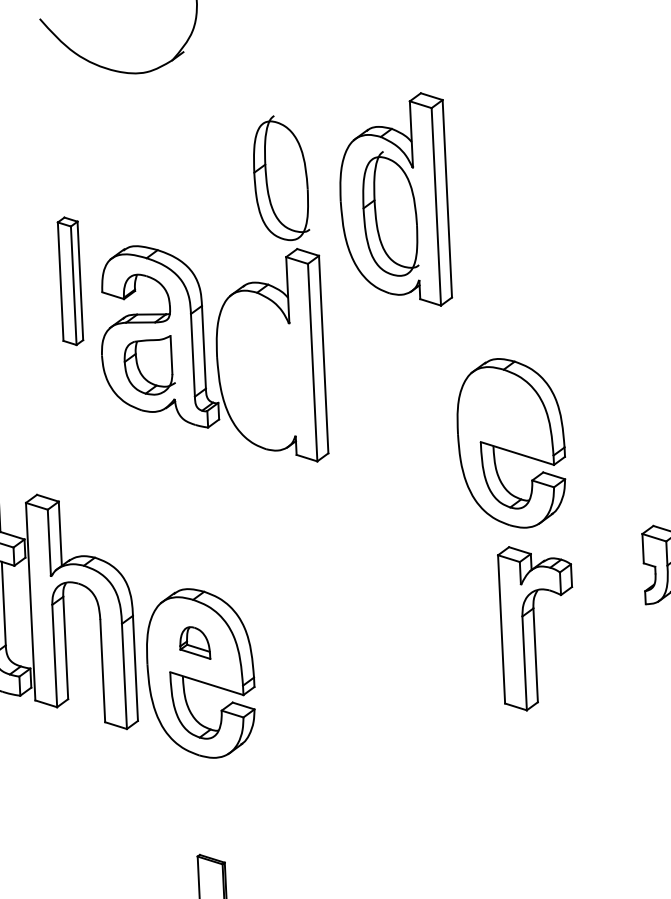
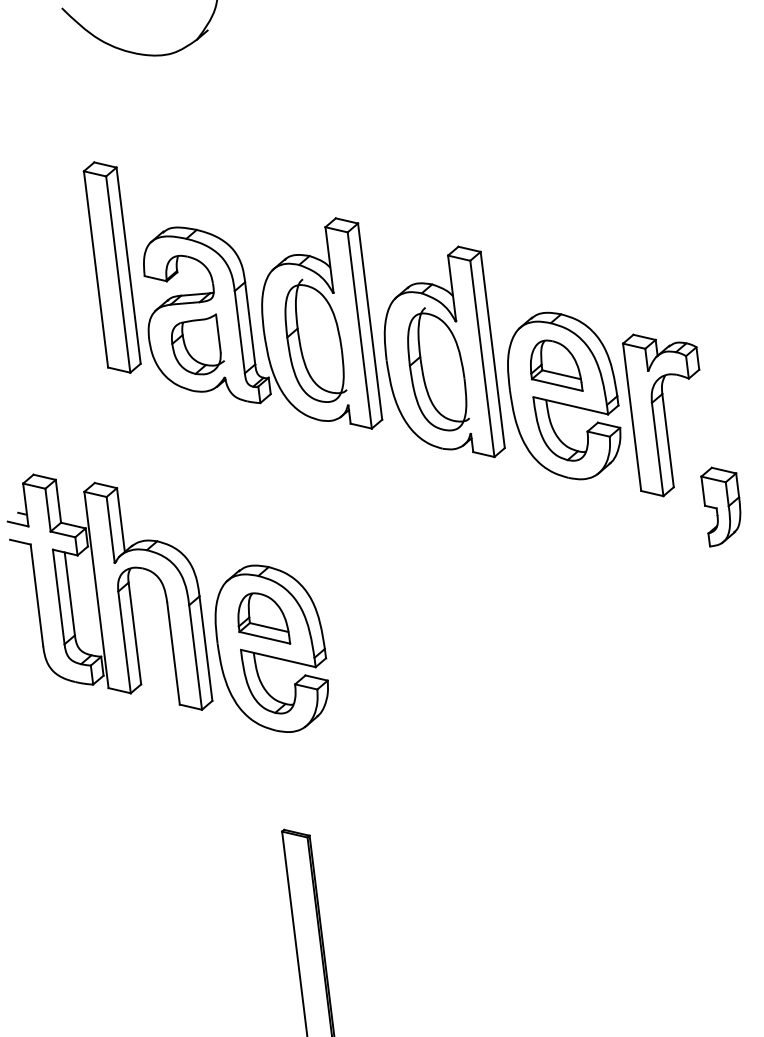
part: (282, 177) -> (315, 340), moved
part: (399, 196) -> (444, 351), moved
part: (69, 281) -> (111, 267), size x1.67
part: (506, 412) -> (556, 365), added
part: (531, 629) -> (661, 415), moved
part: (196, 642) -> (264, 618), size x1.67

